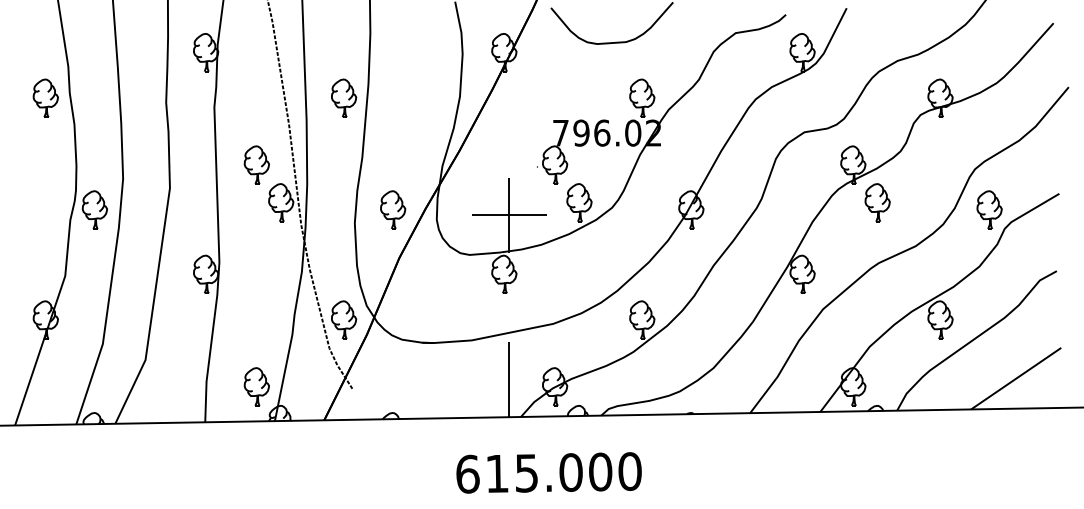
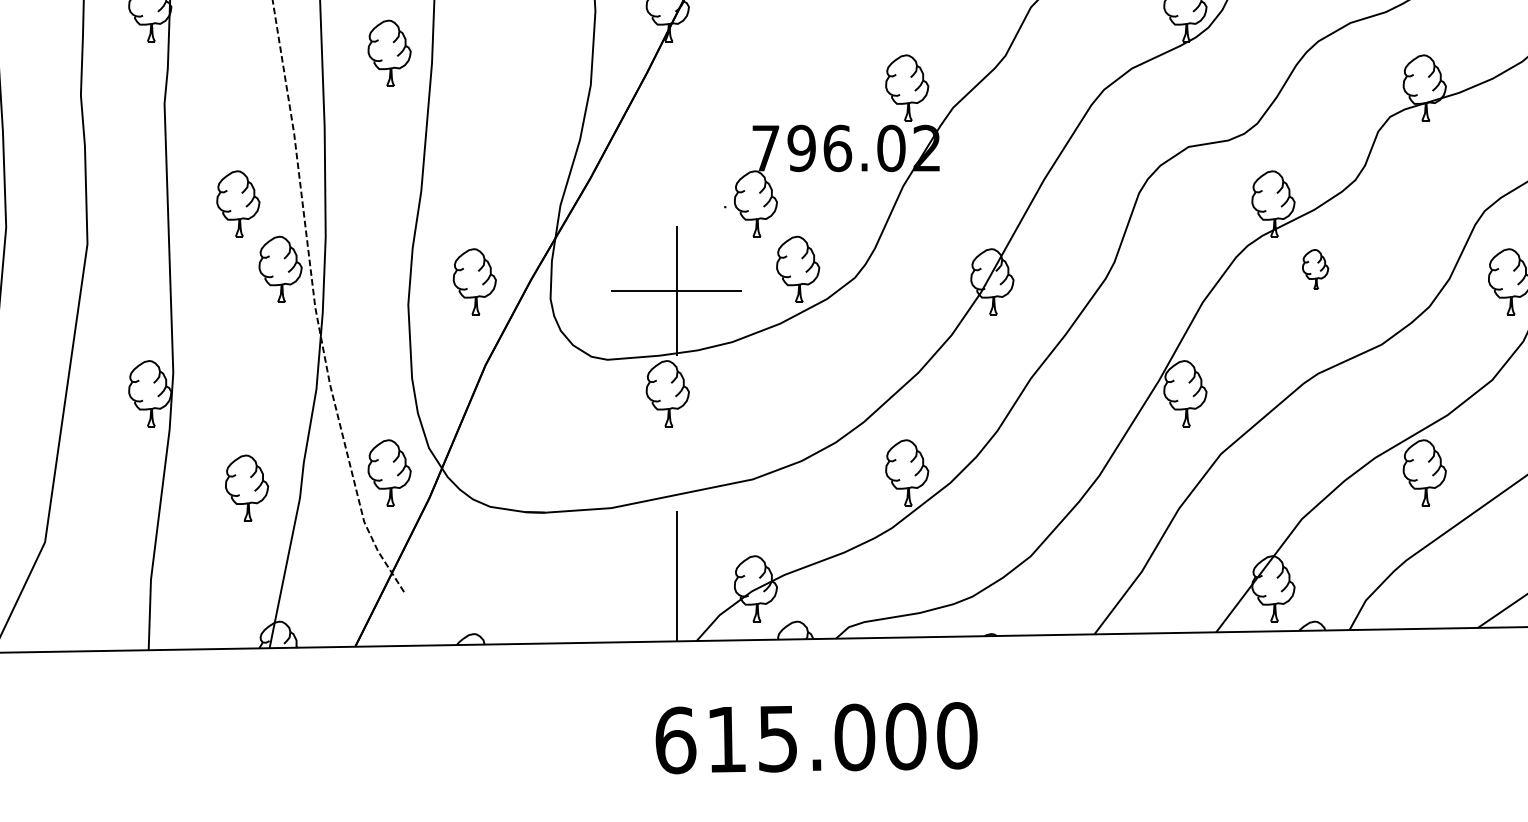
part: (344, 97) -> (390, 51), moved
part: (877, 202) -> (1315, 268), size x0.6
part: (256, 386) -> (246, 487), moved
text: (548, 472) -> (815, 737), moved

